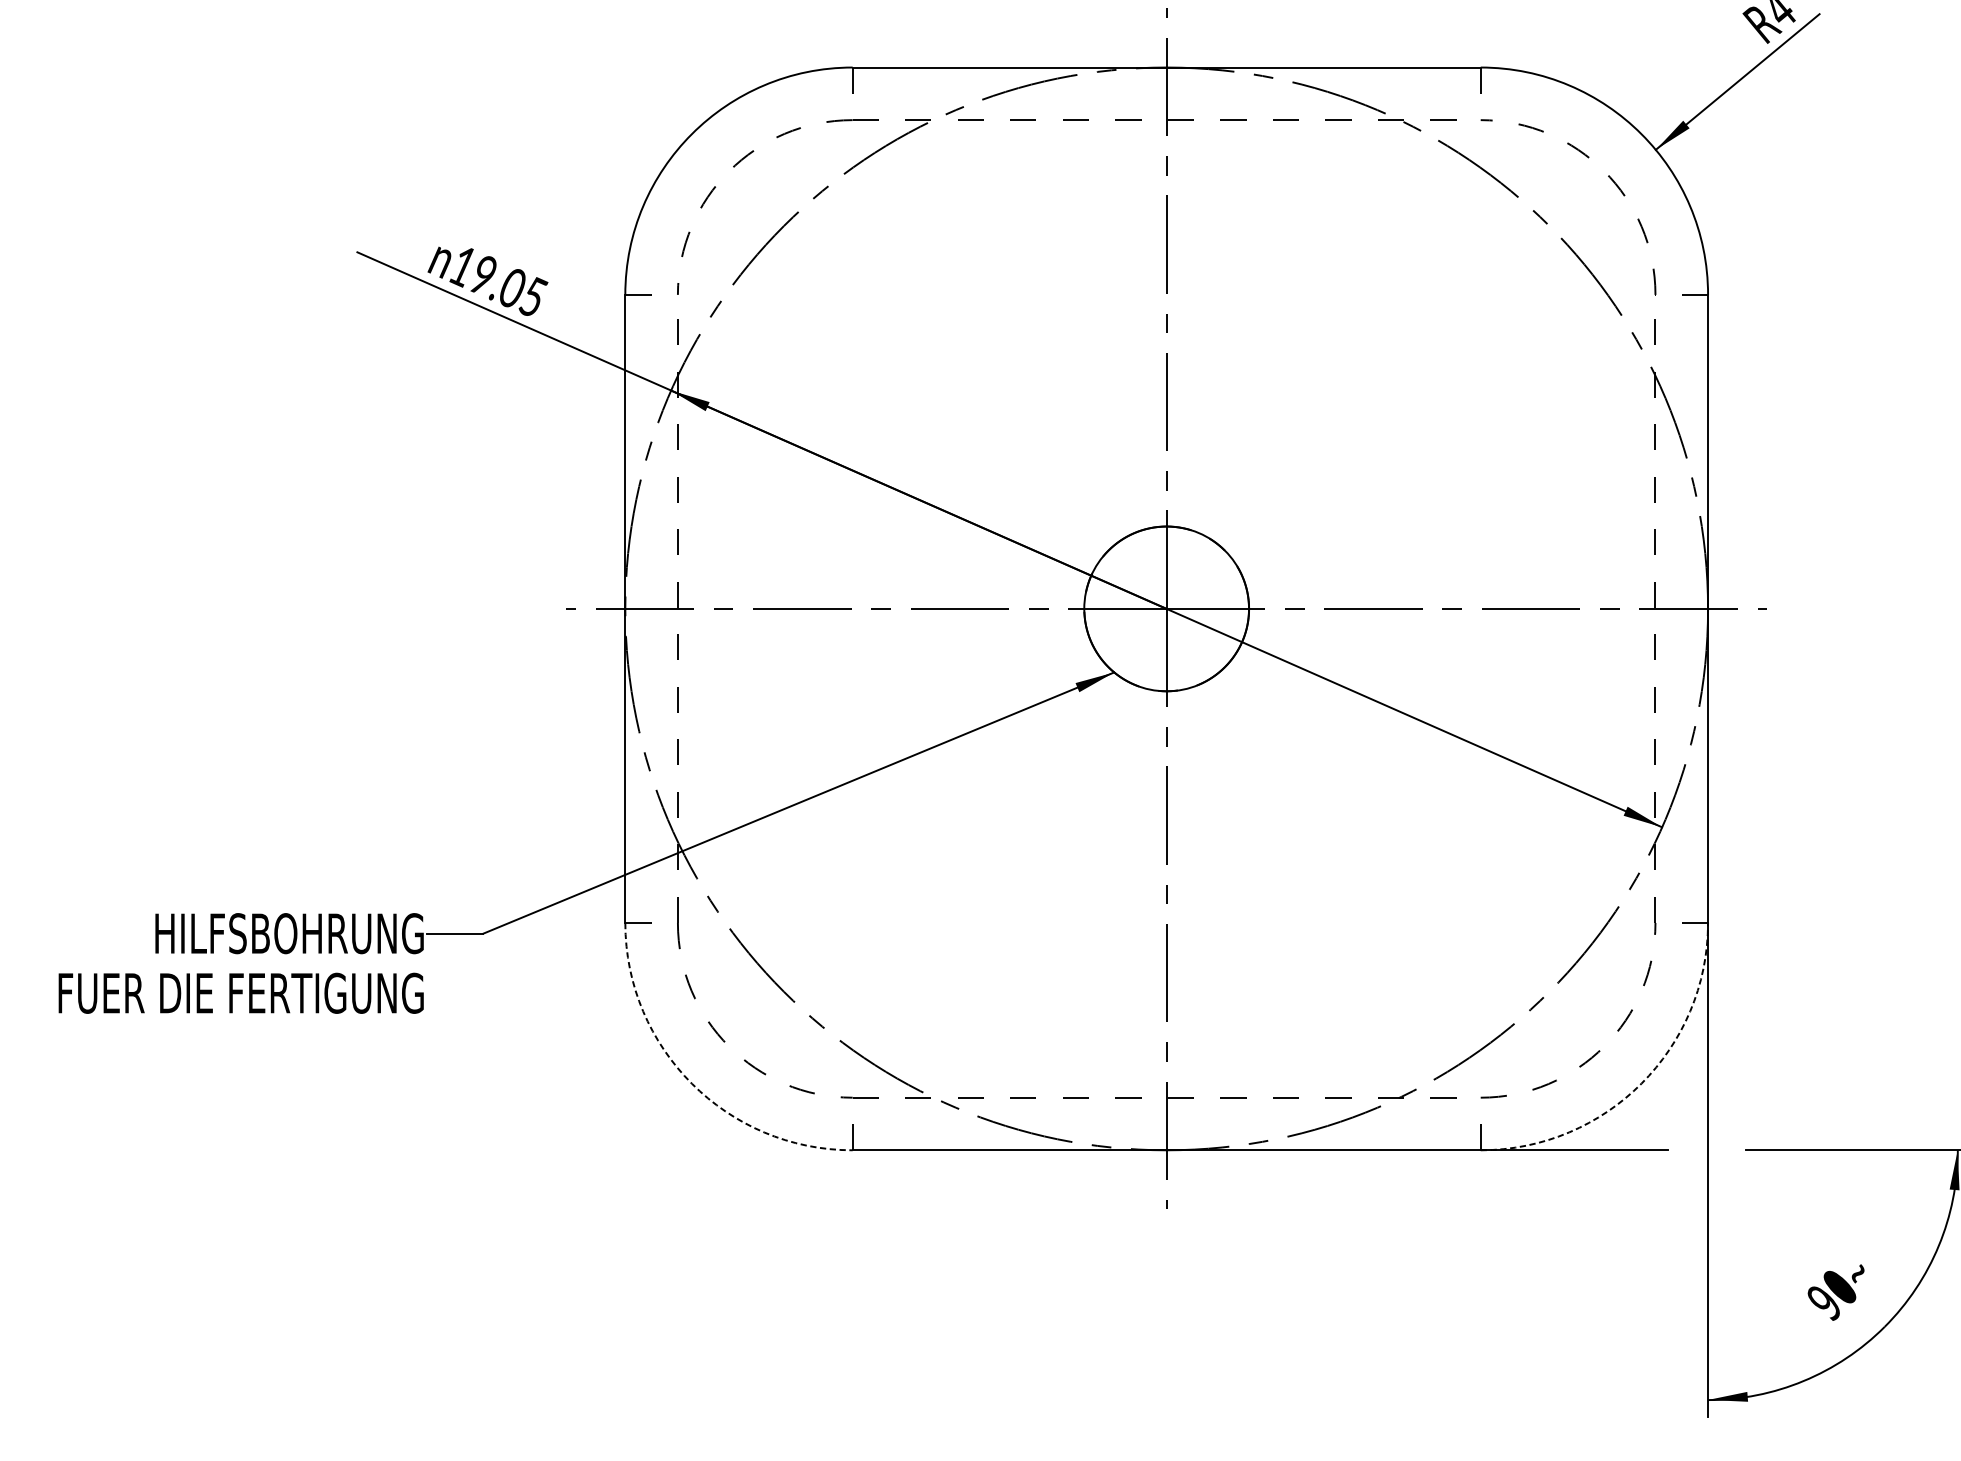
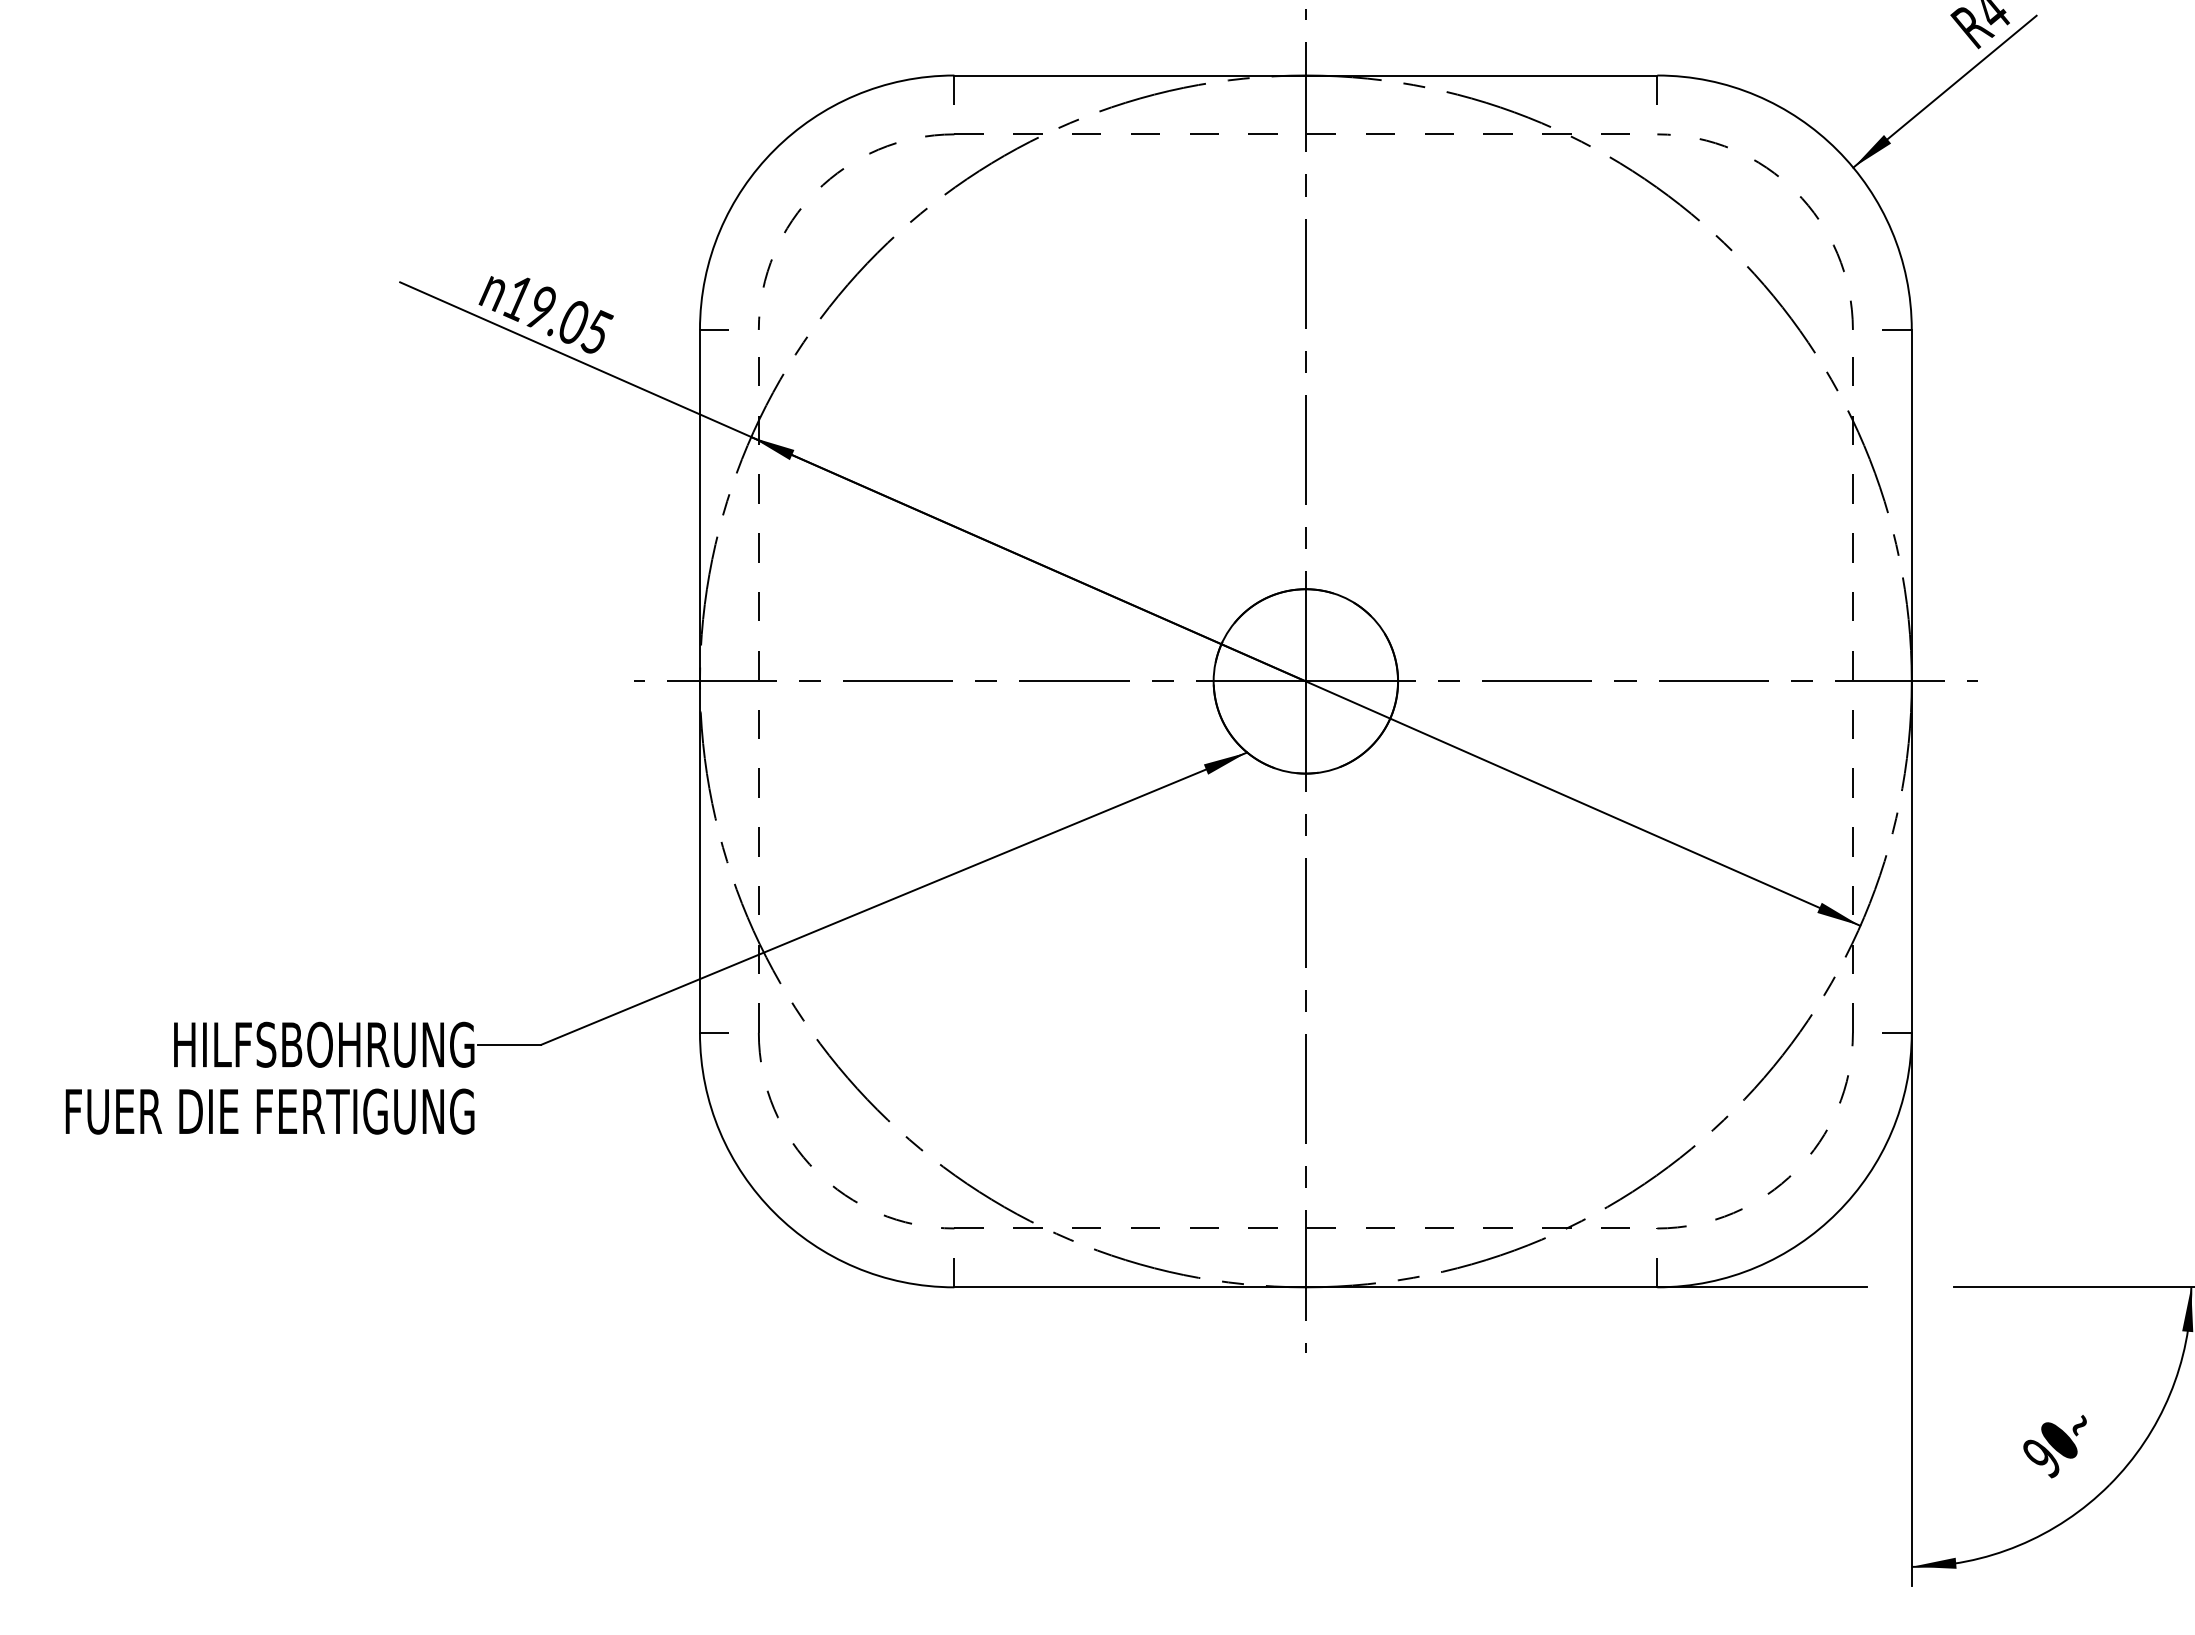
arc: (691, 1083) -> (774, 1212), dashed -> solid
arc: (1641, 1083) -> (1837, 1212), dashed -> solid

